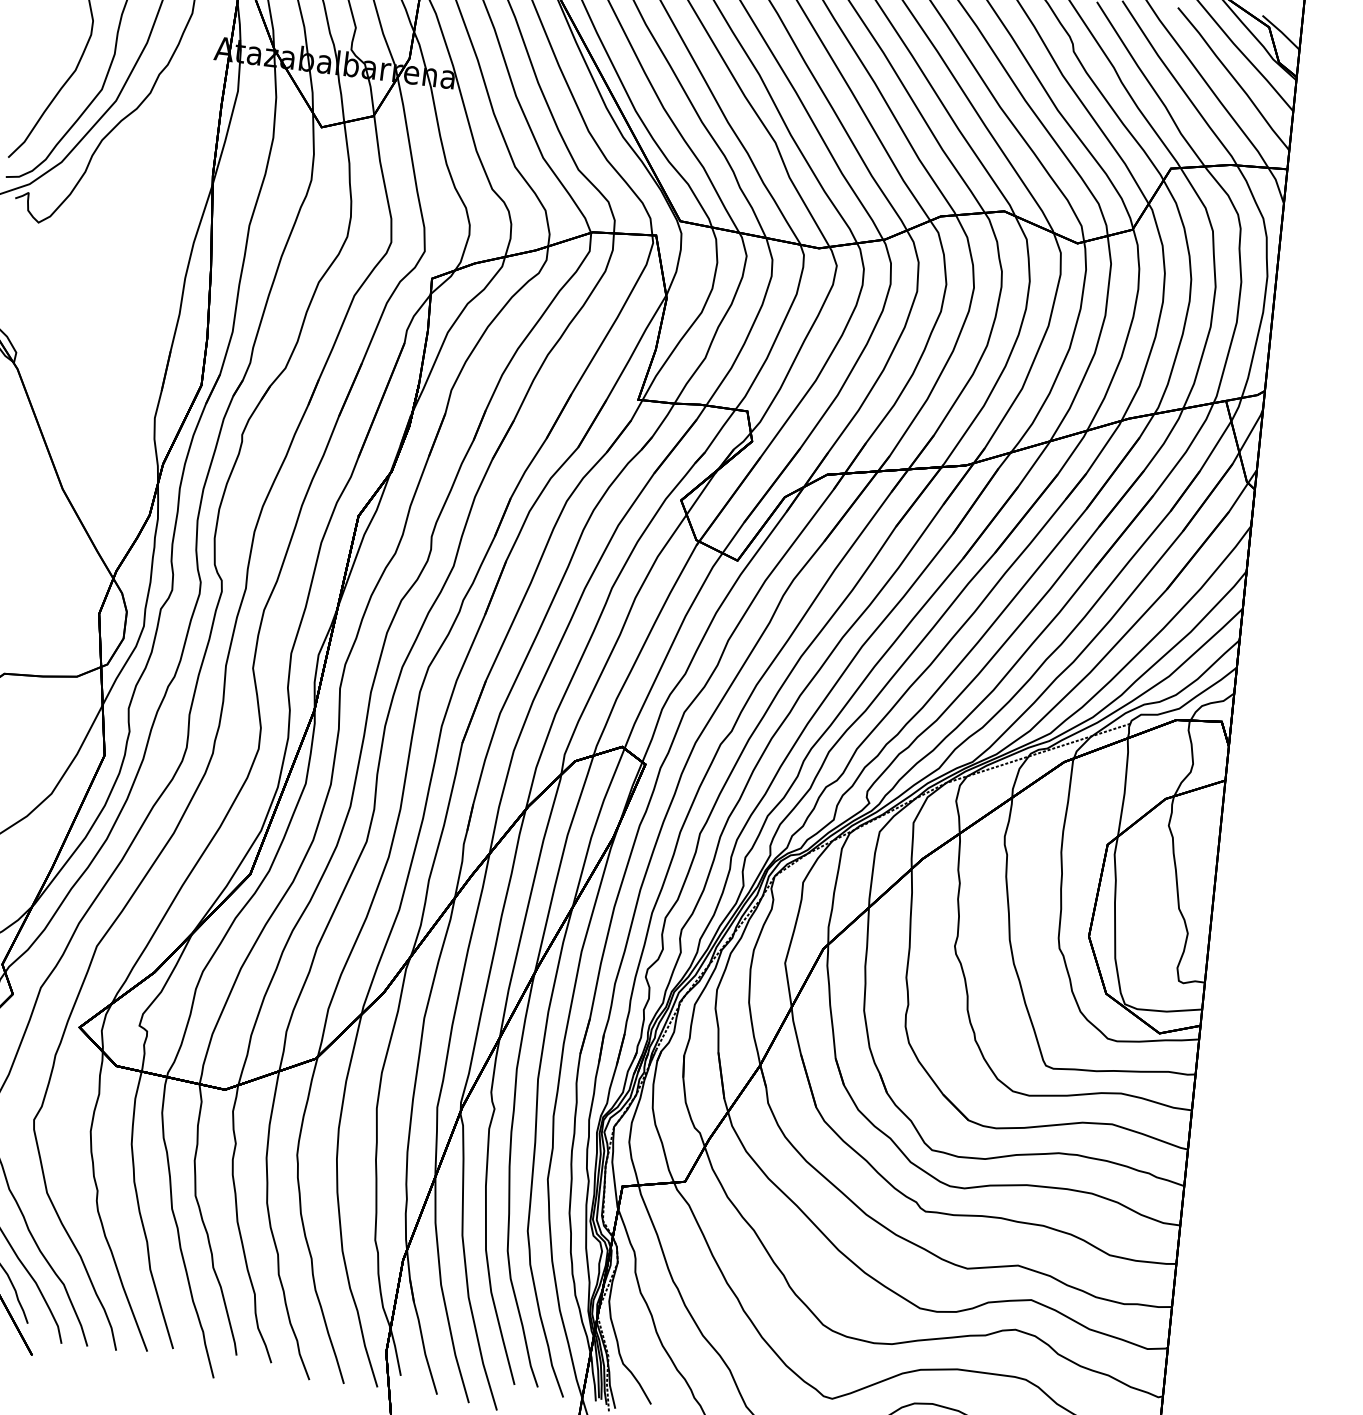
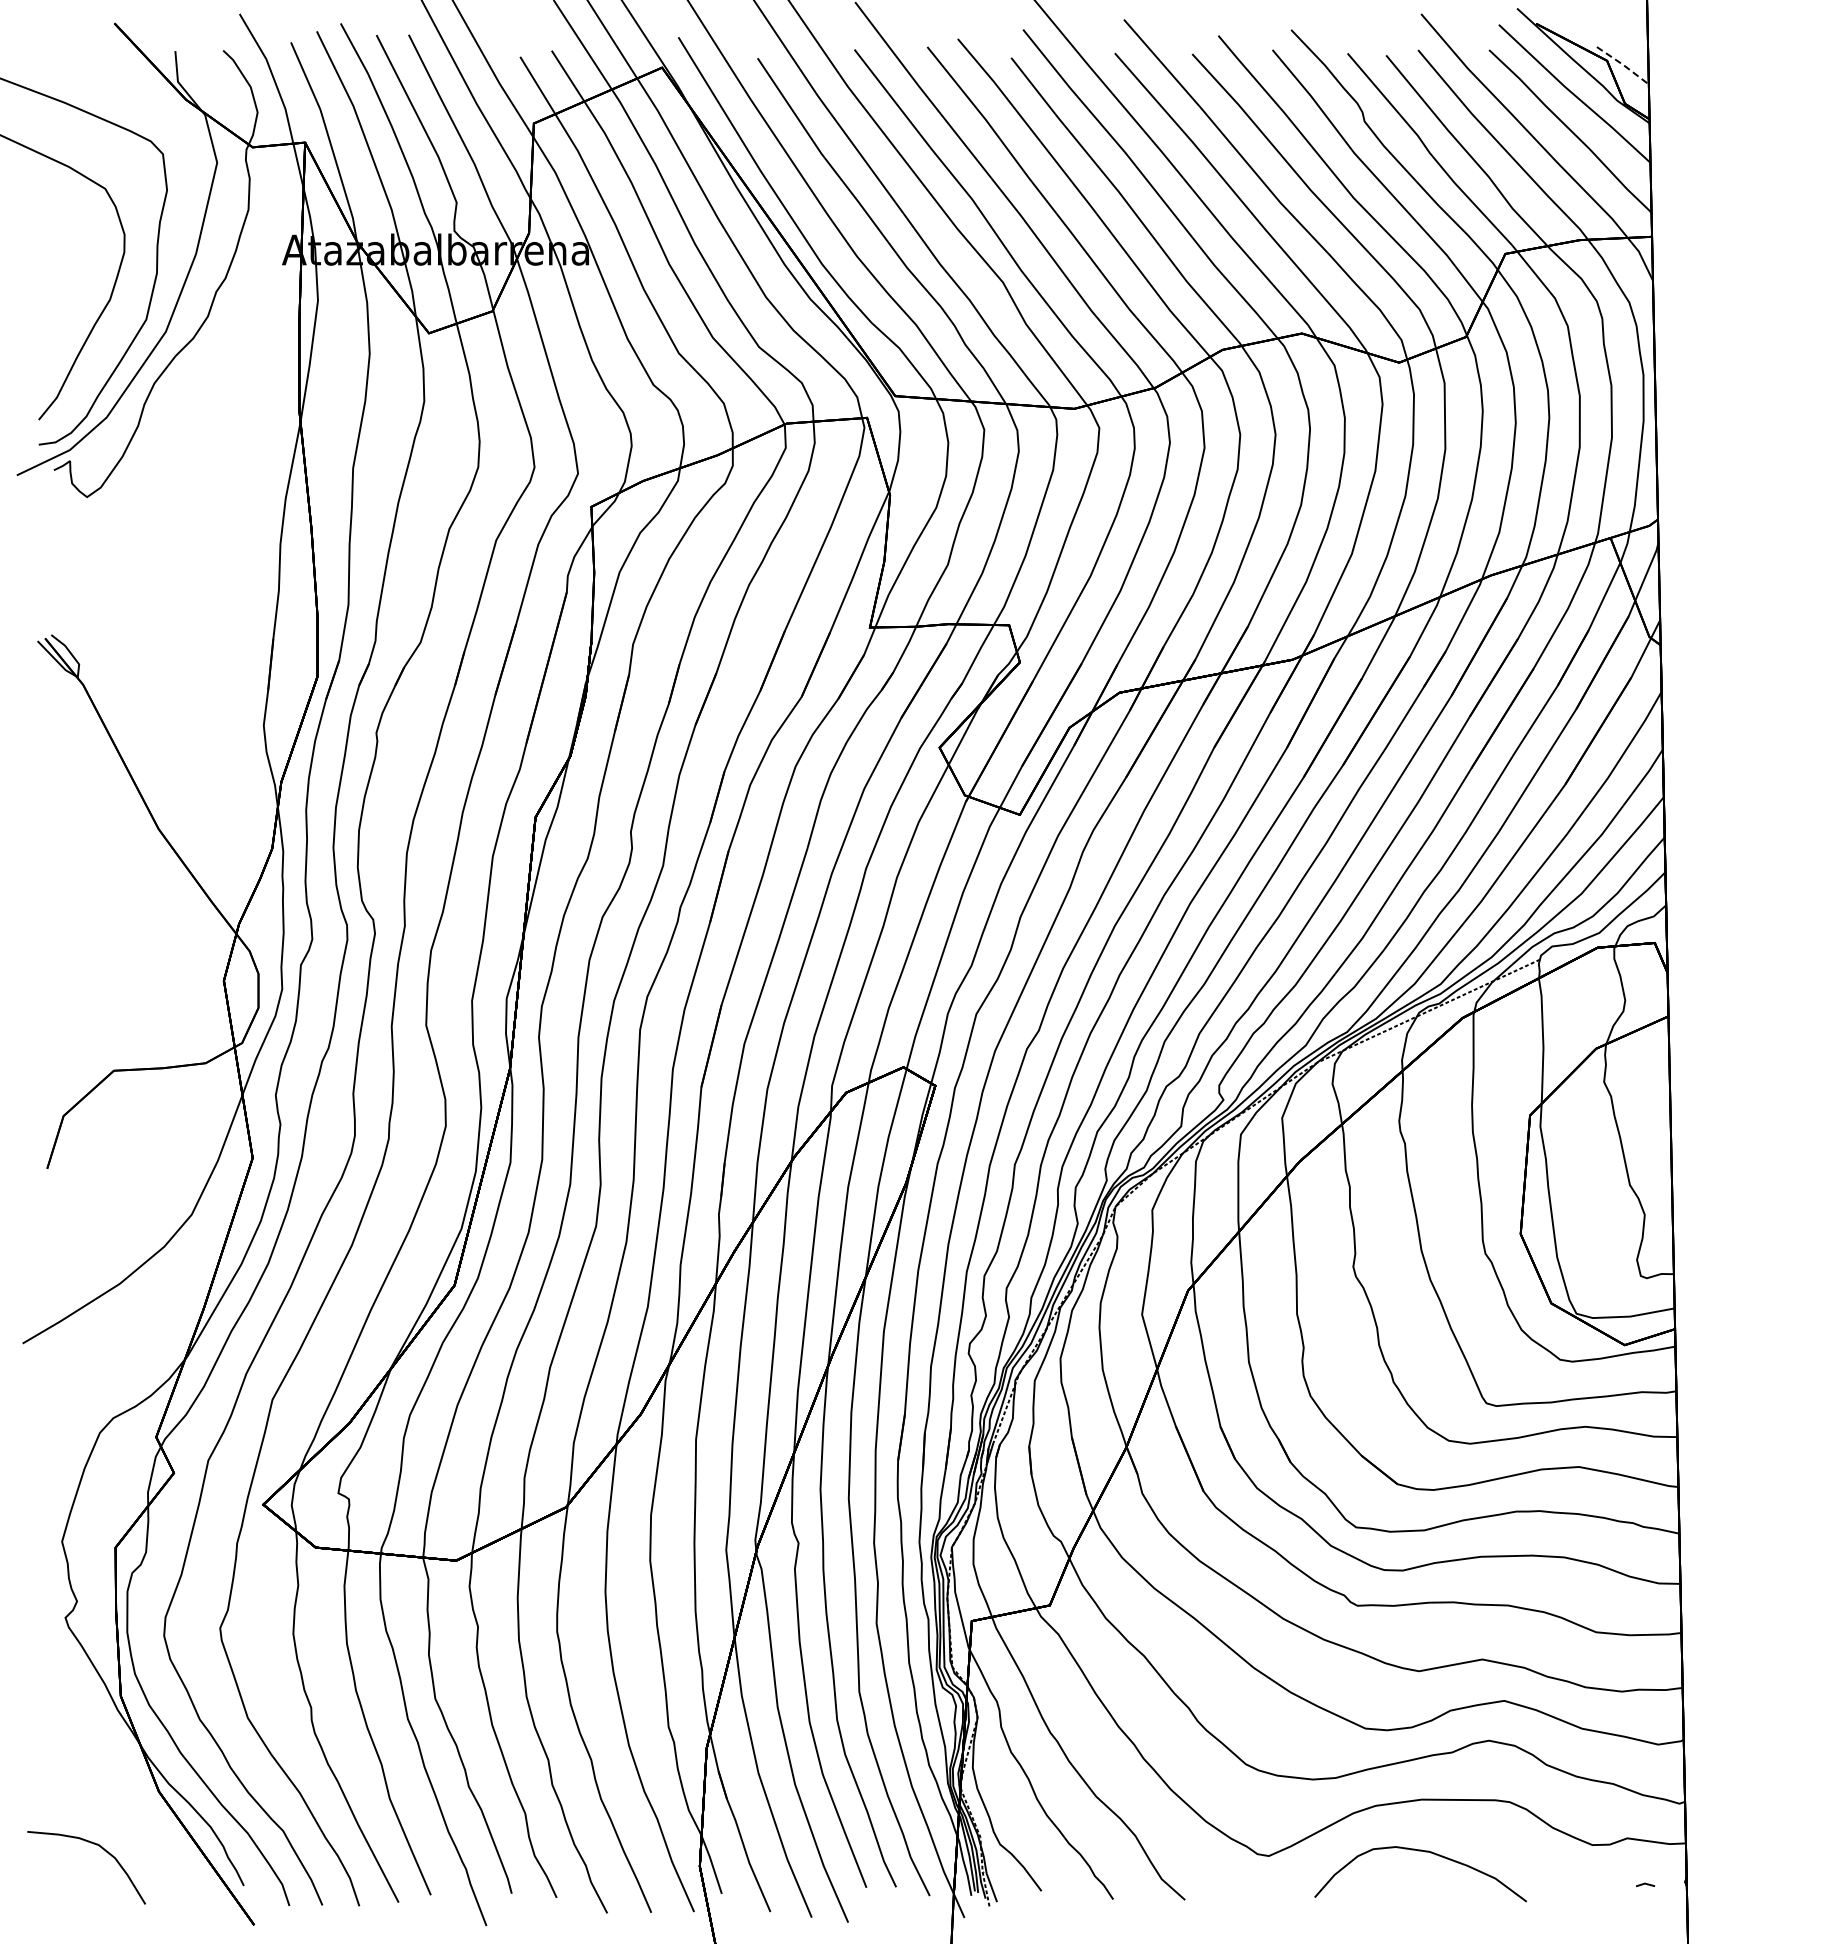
line: (1281, 32) -> (1623, 65), solid -> dashed

